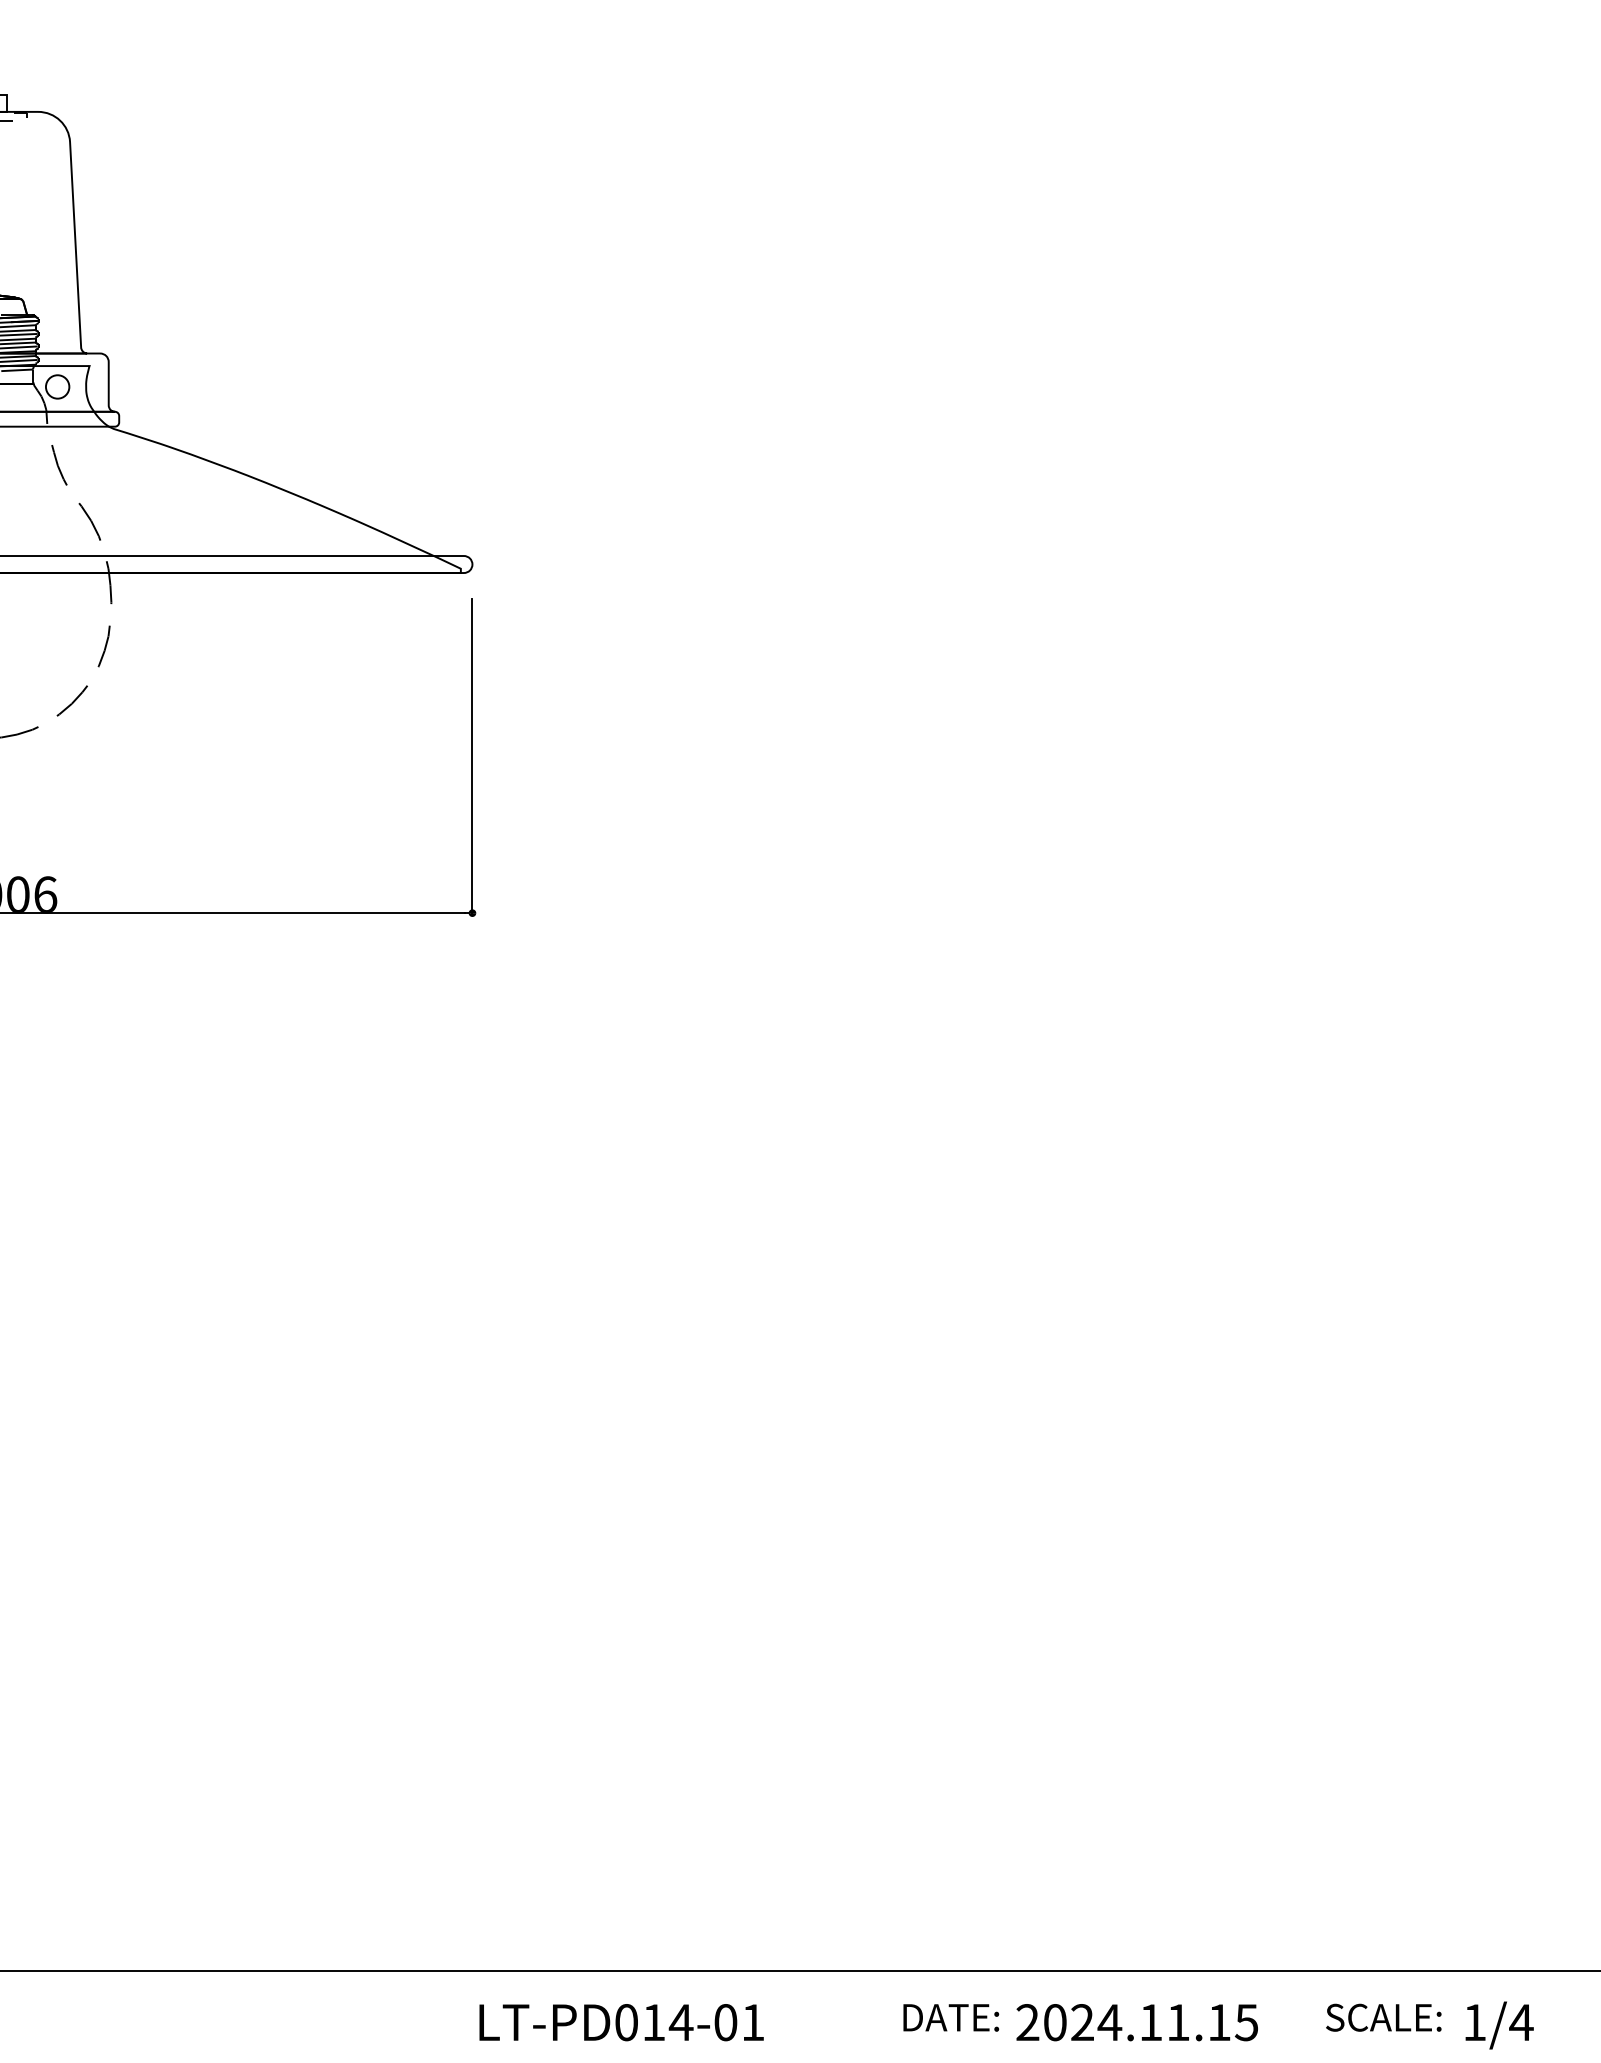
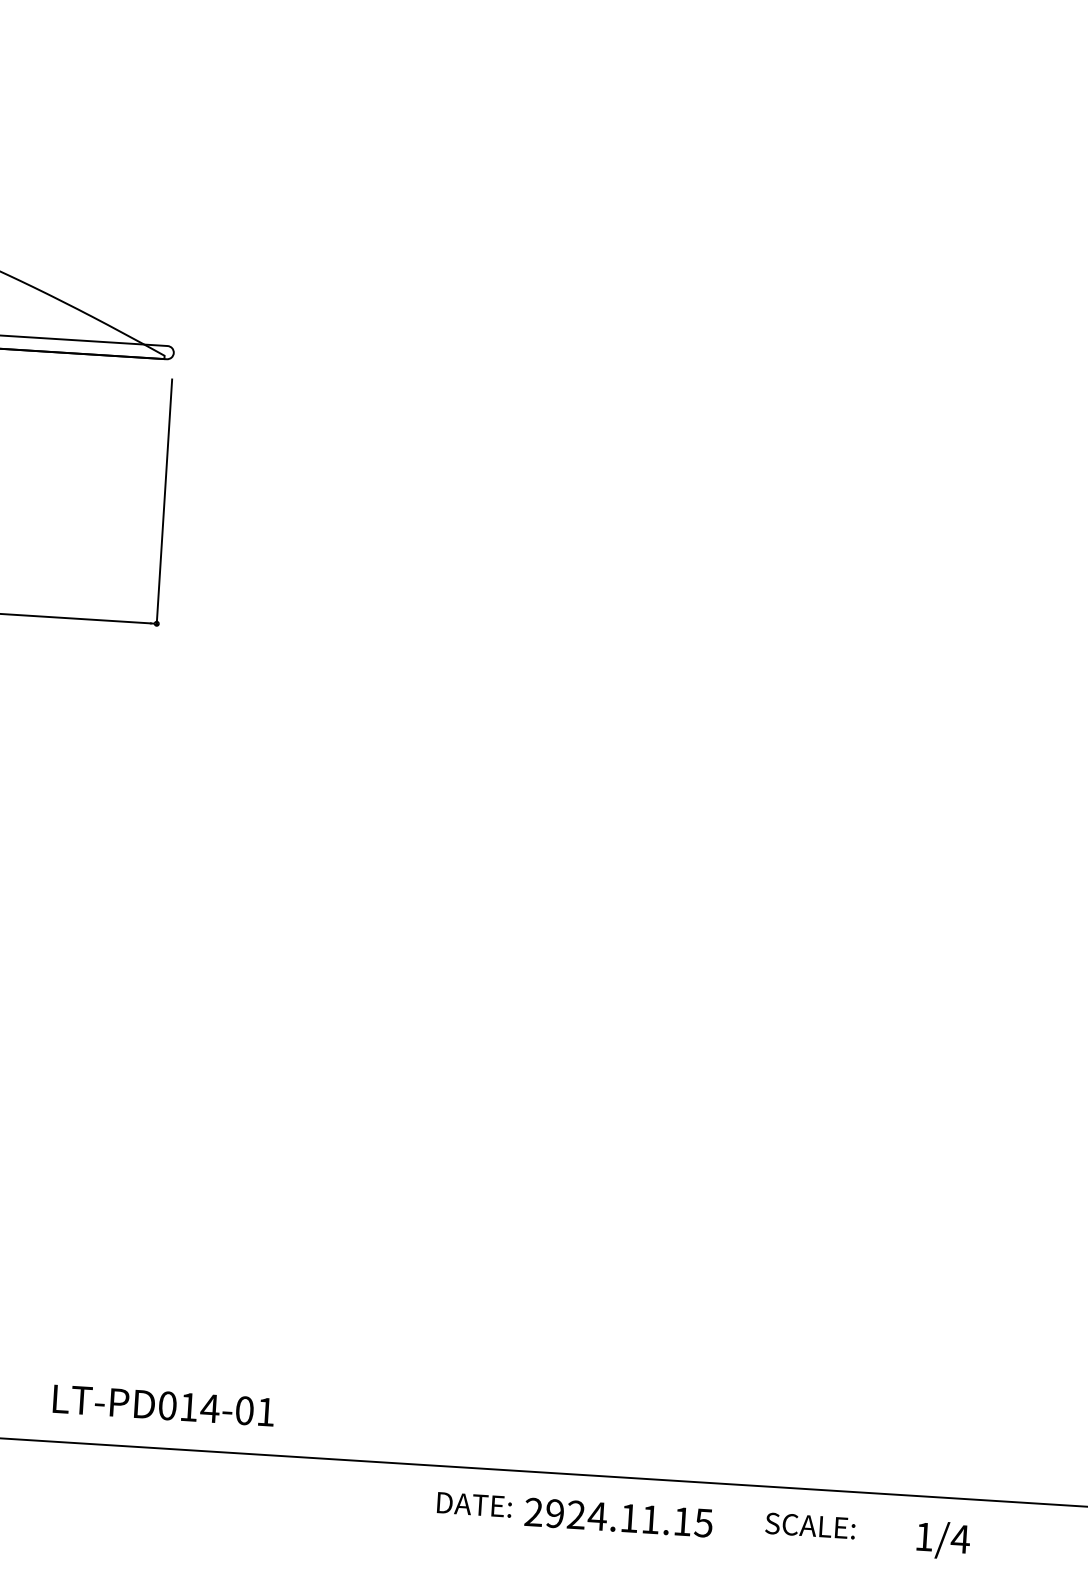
text: (621, 2022) -> (163, 1405), moved
text: (1055, 2022) -> (555, 1513), 2024.11.15 -> 2924.11.15
text: (1499, 2025) -> (943, 1540), moved

